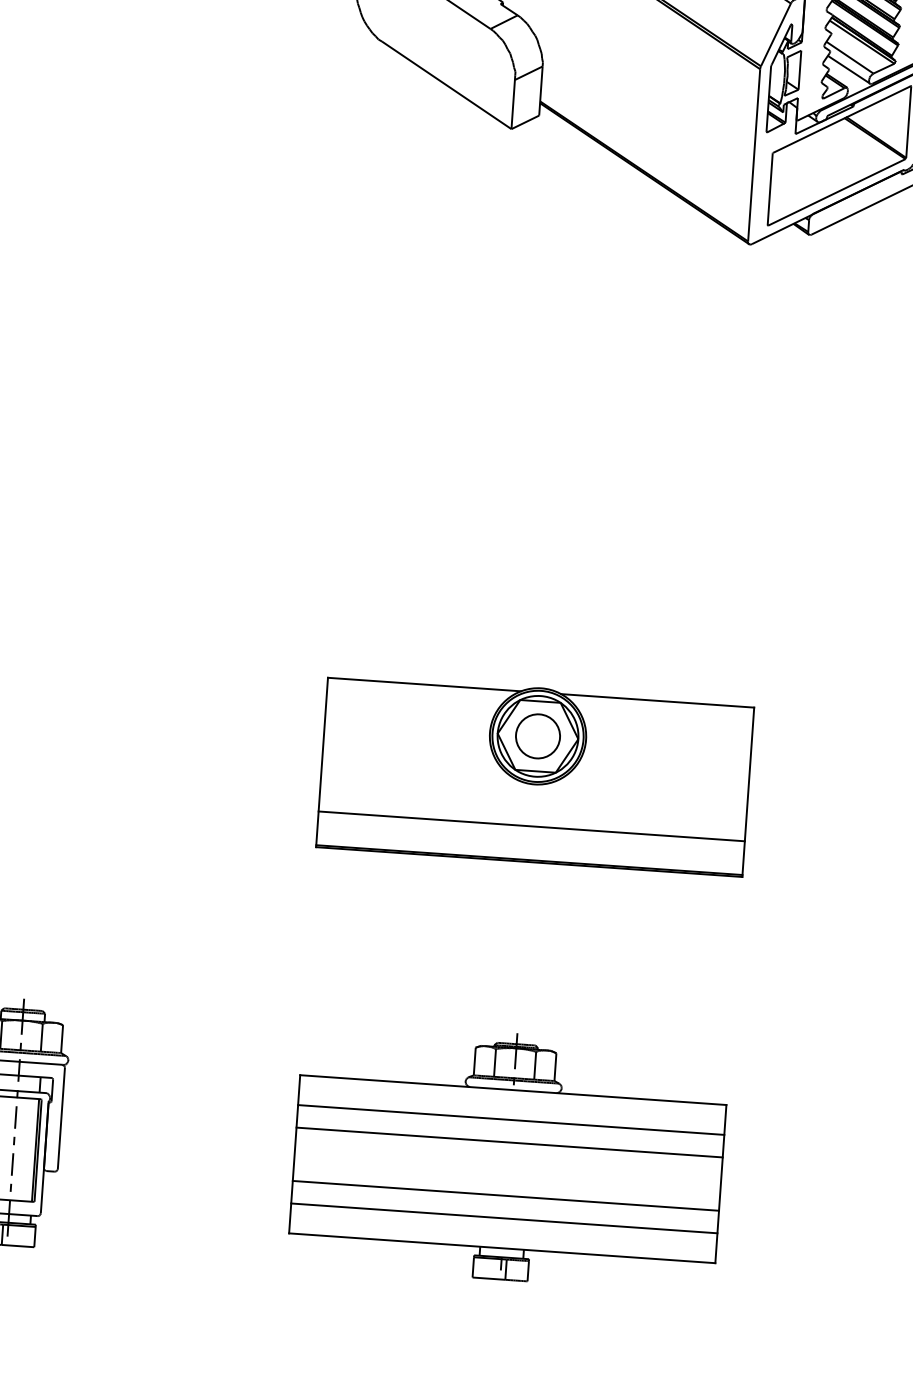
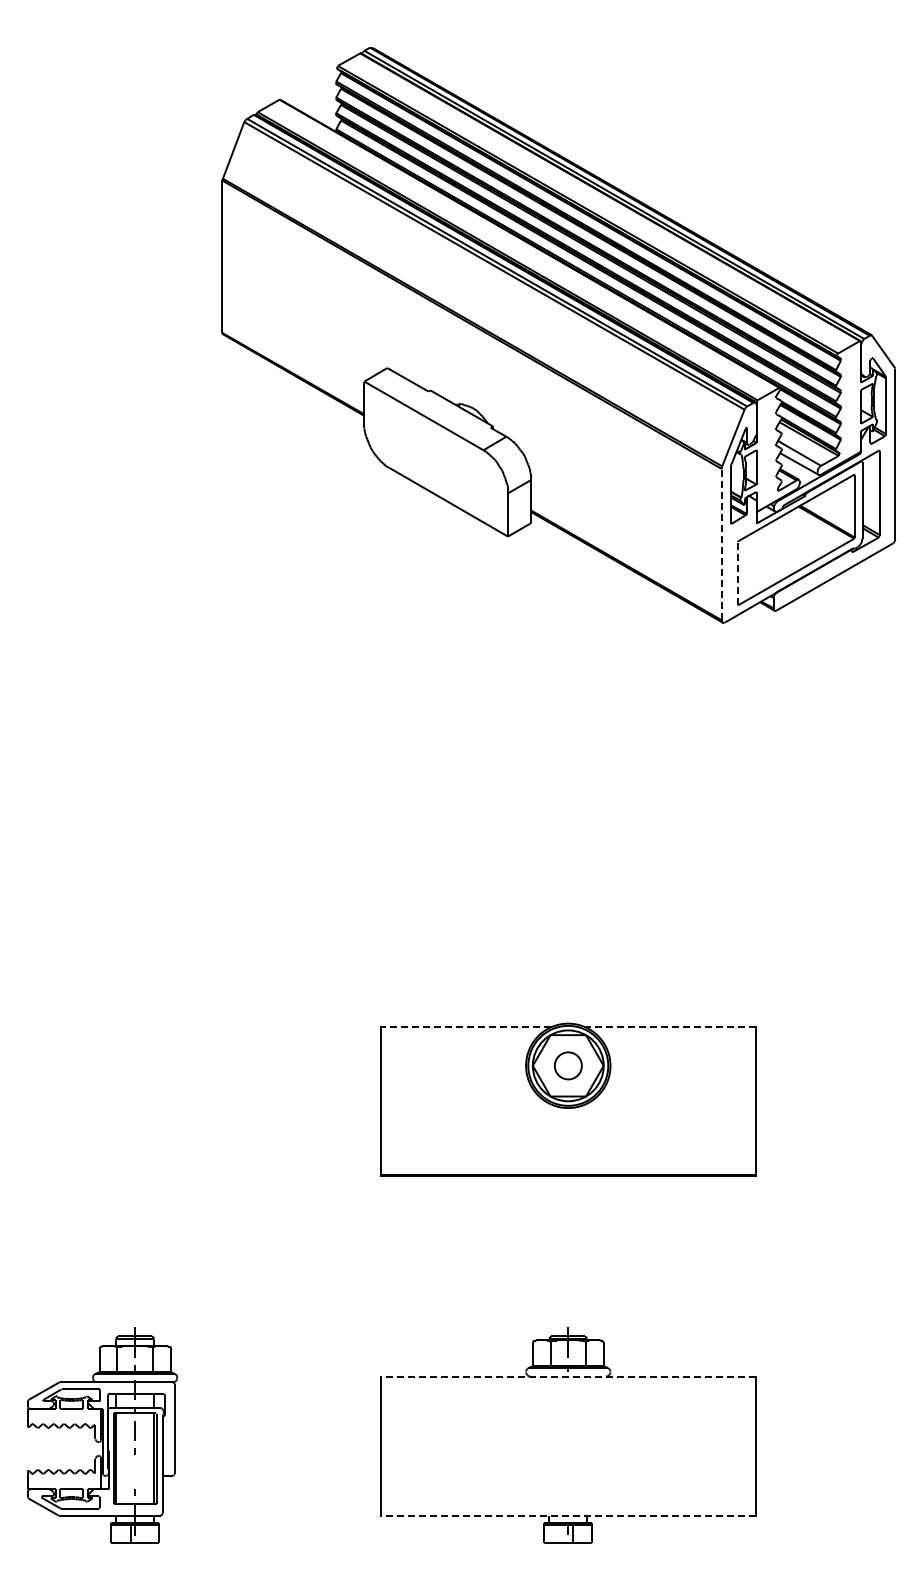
line: (753, 155) -> (721, 544), solid -> dashed
line: (769, 189) -> (737, 573), solid -> dashed
line: (424, 684) -> (465, 1027), solid -> dashed
line: (657, 700) -> (670, 1027), solid -> dashed
circle: (538, 736) -> (568, 1065), size x0.7
line: (532, 825) -> (568, 1144), removed
line: (512, 1089) -> (567, 1376), solid -> dashed
line: (511, 1119) -> (568, 1402), removed
line: (509, 1142) -> (568, 1422), removed
line: (12, 1163) -> (134, 1471), removed
line: (506, 1195) -> (568, 1469), removed
line: (504, 1218) -> (568, 1489), removed
line: (501, 1248) -> (567, 1515), solid -> dashed

